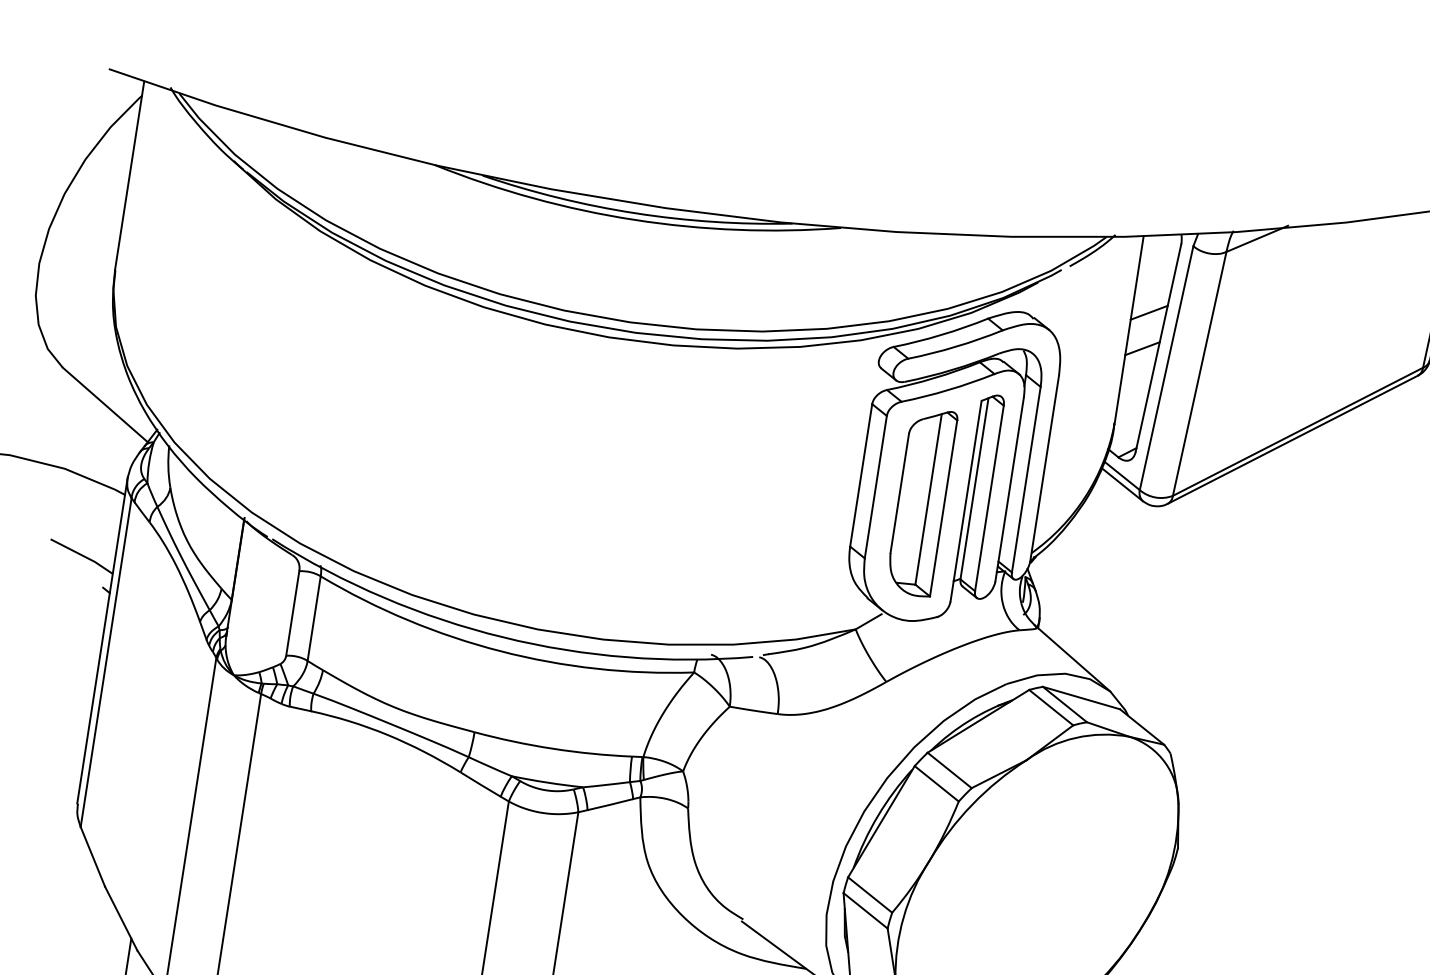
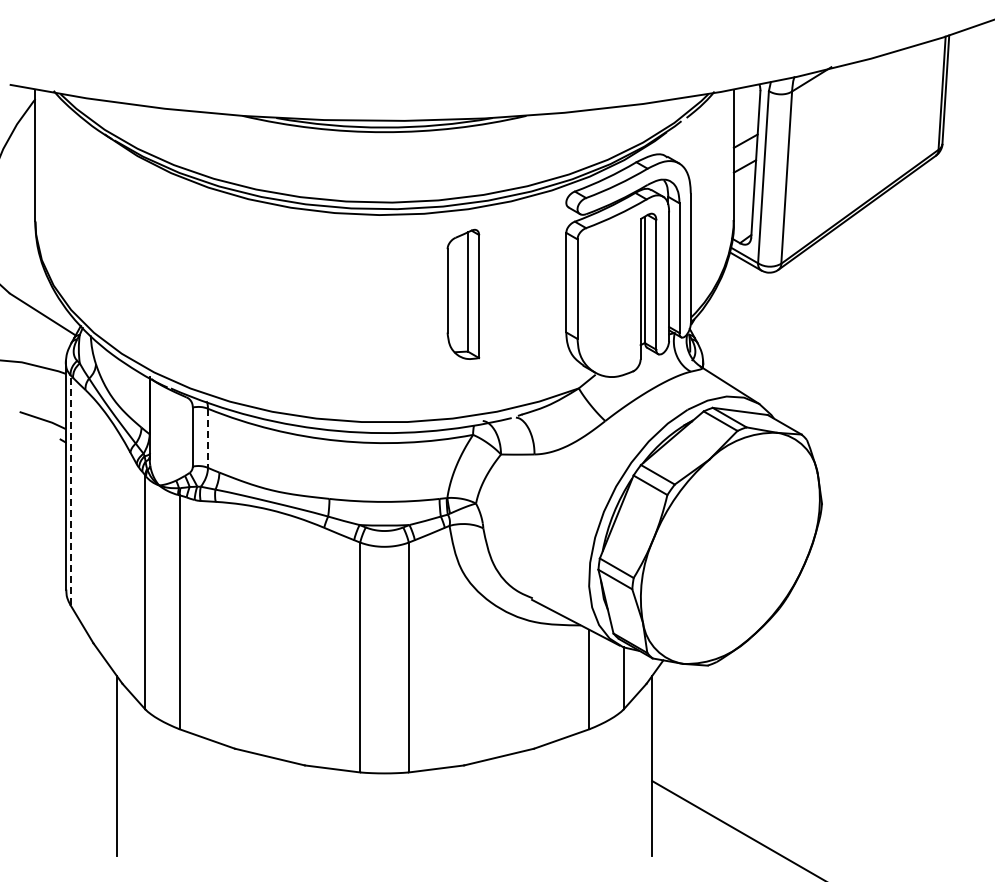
part: (921, 500) -> (463, 293), moved
line: (313, 618) -> (207, 438), solid -> dashed
line: (105, 662) -> (70, 490), solid -> dashed

